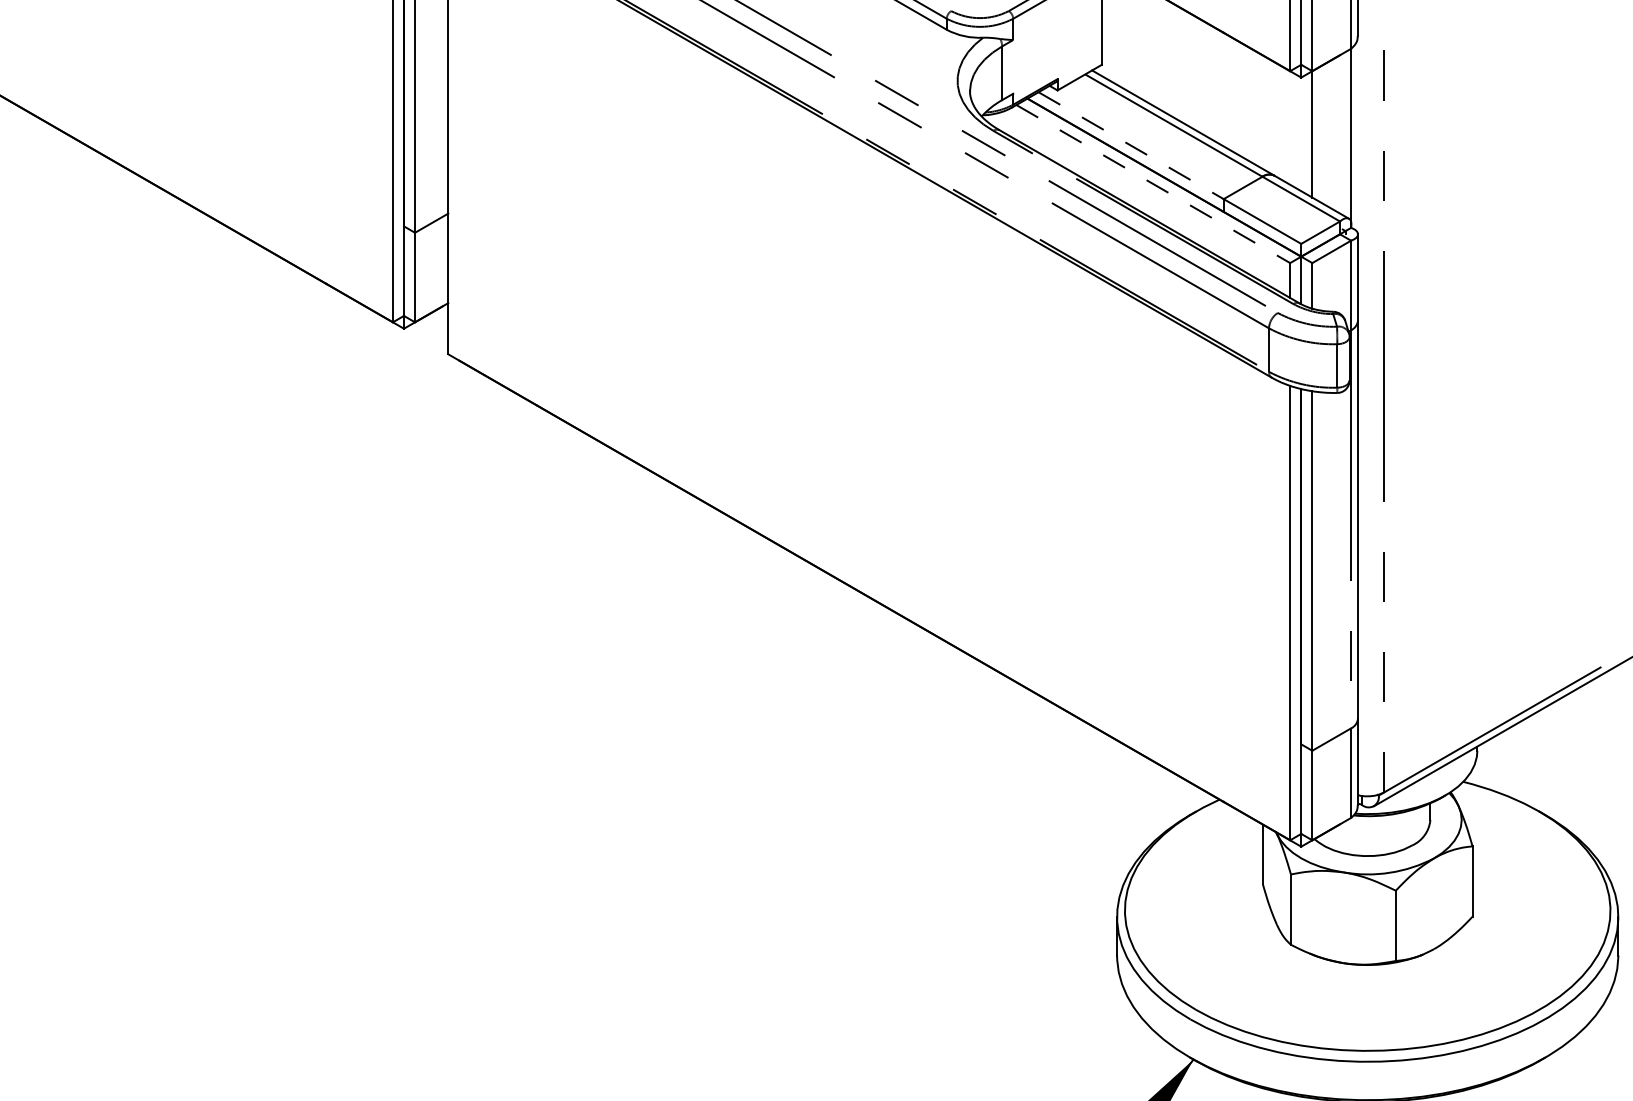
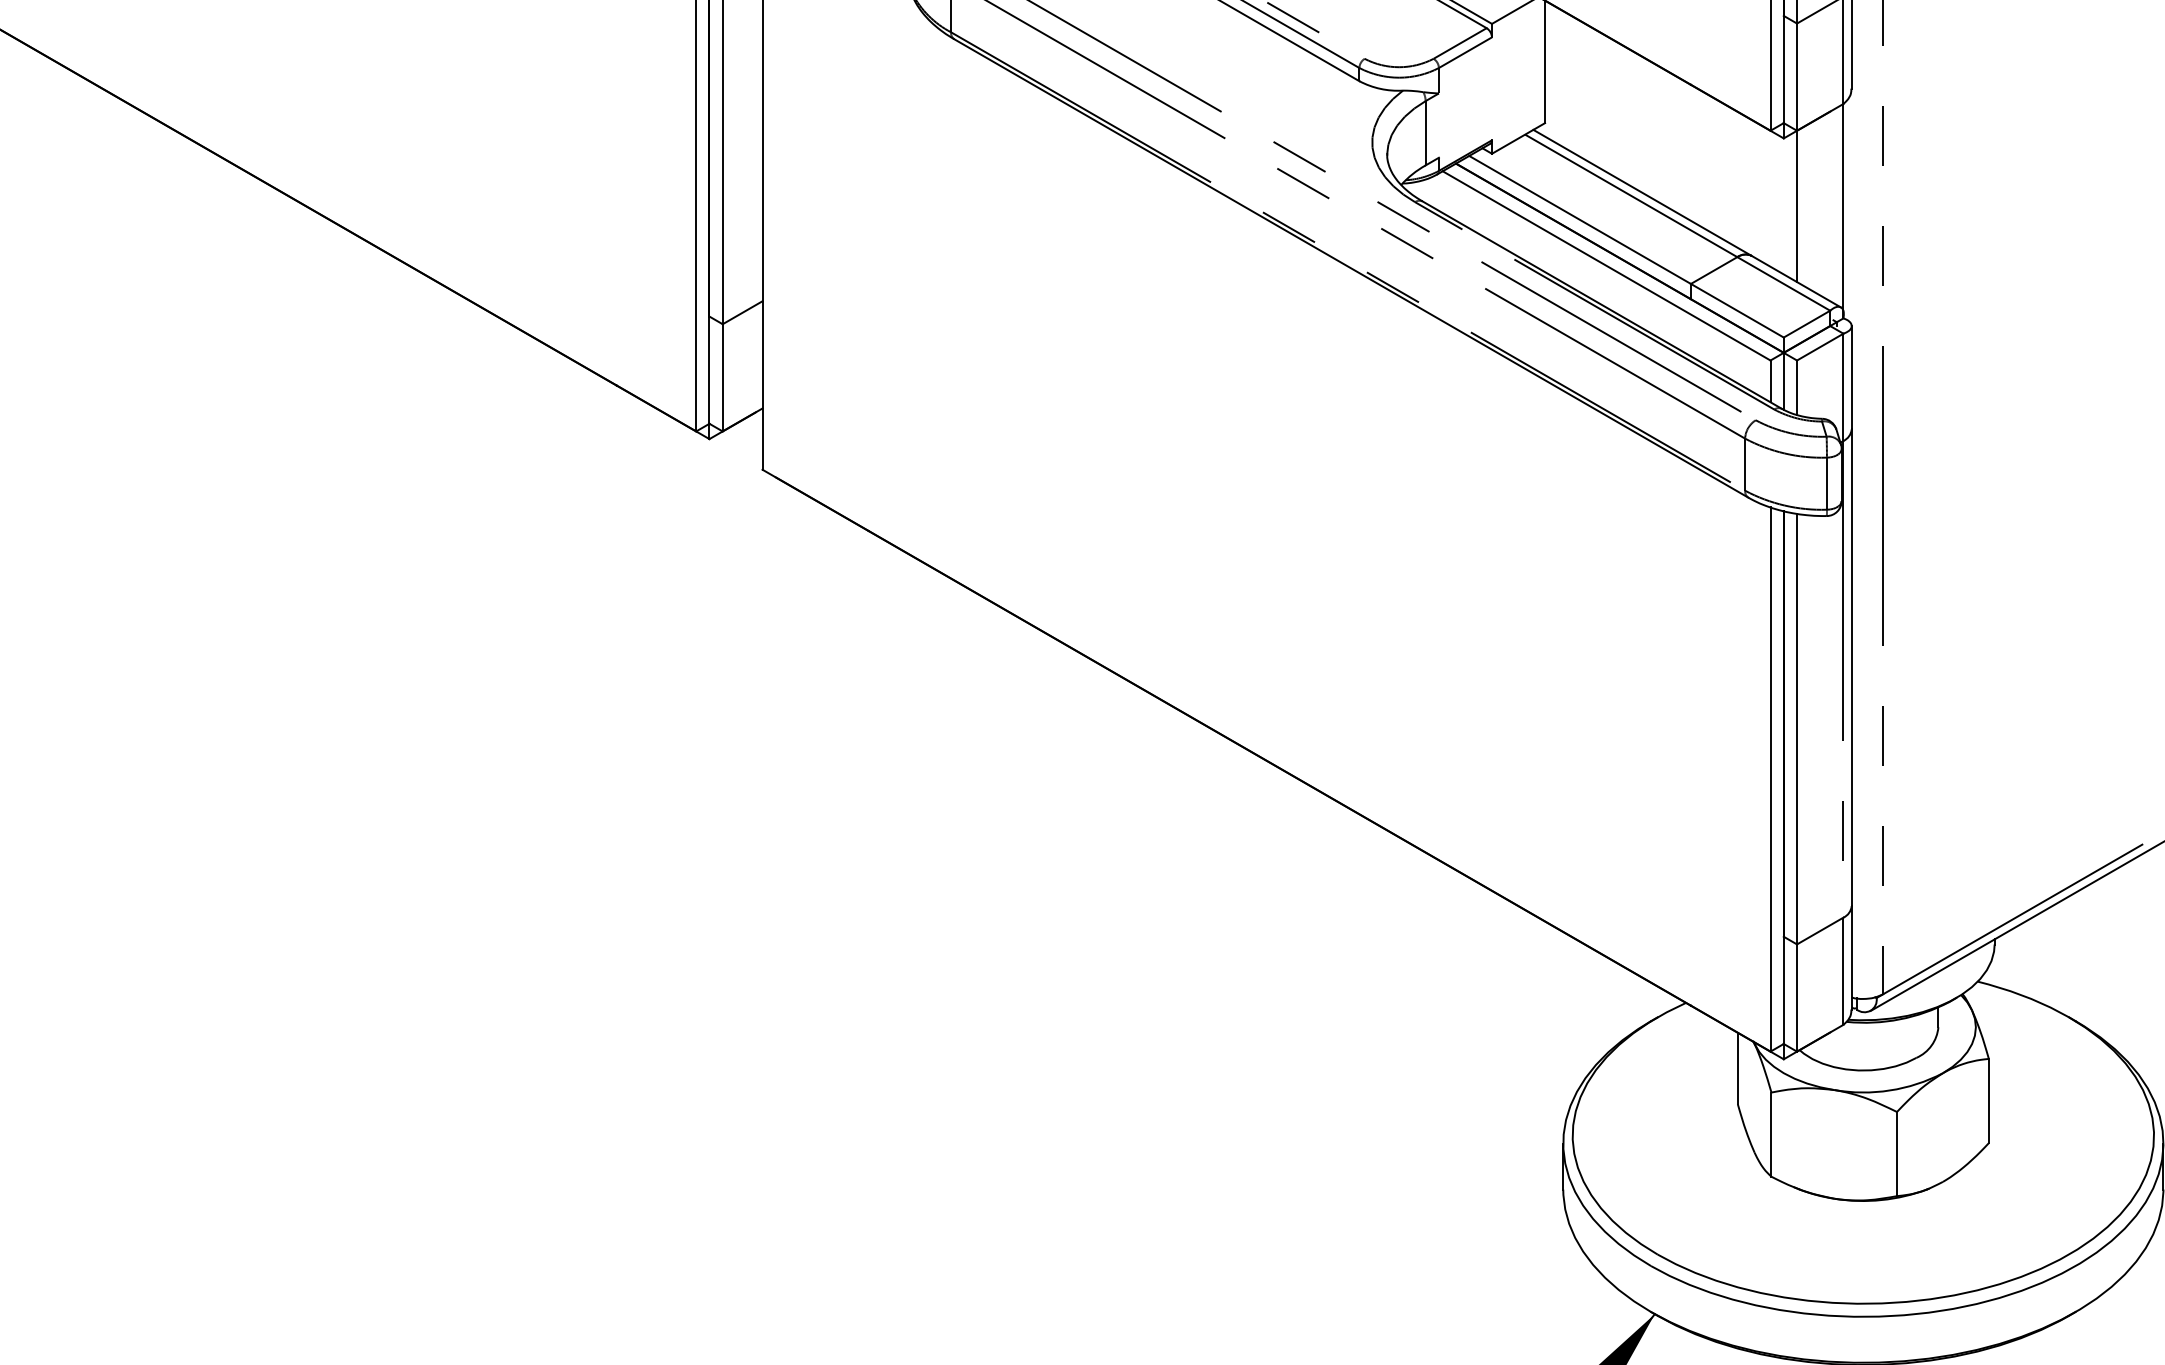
line: (1131, 145) -> (1580, 219), dashed -> solid
line: (1154, 184) -> (1607, 266), dashed -> solid

